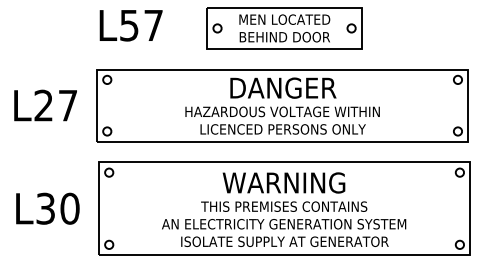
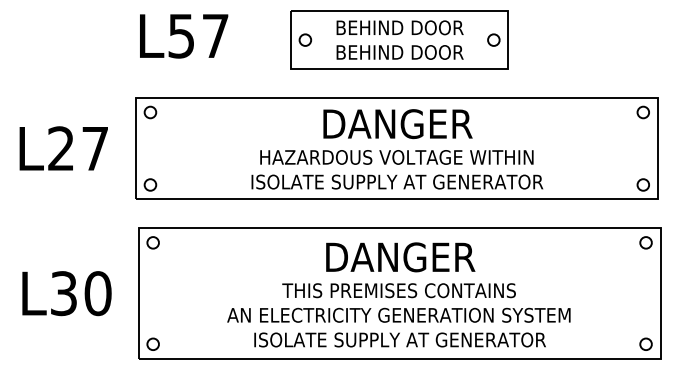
text: (284, 19) -> (399, 27), MEN LOCATED -> BEHIND DOOR
text: (283, 129) -> (397, 181), LICENCED PERSONS ONLY -> ISOLATE SUPPLY AT GENERATOR
text: (283, 183) -> (398, 257), WARNING -> DANGER

